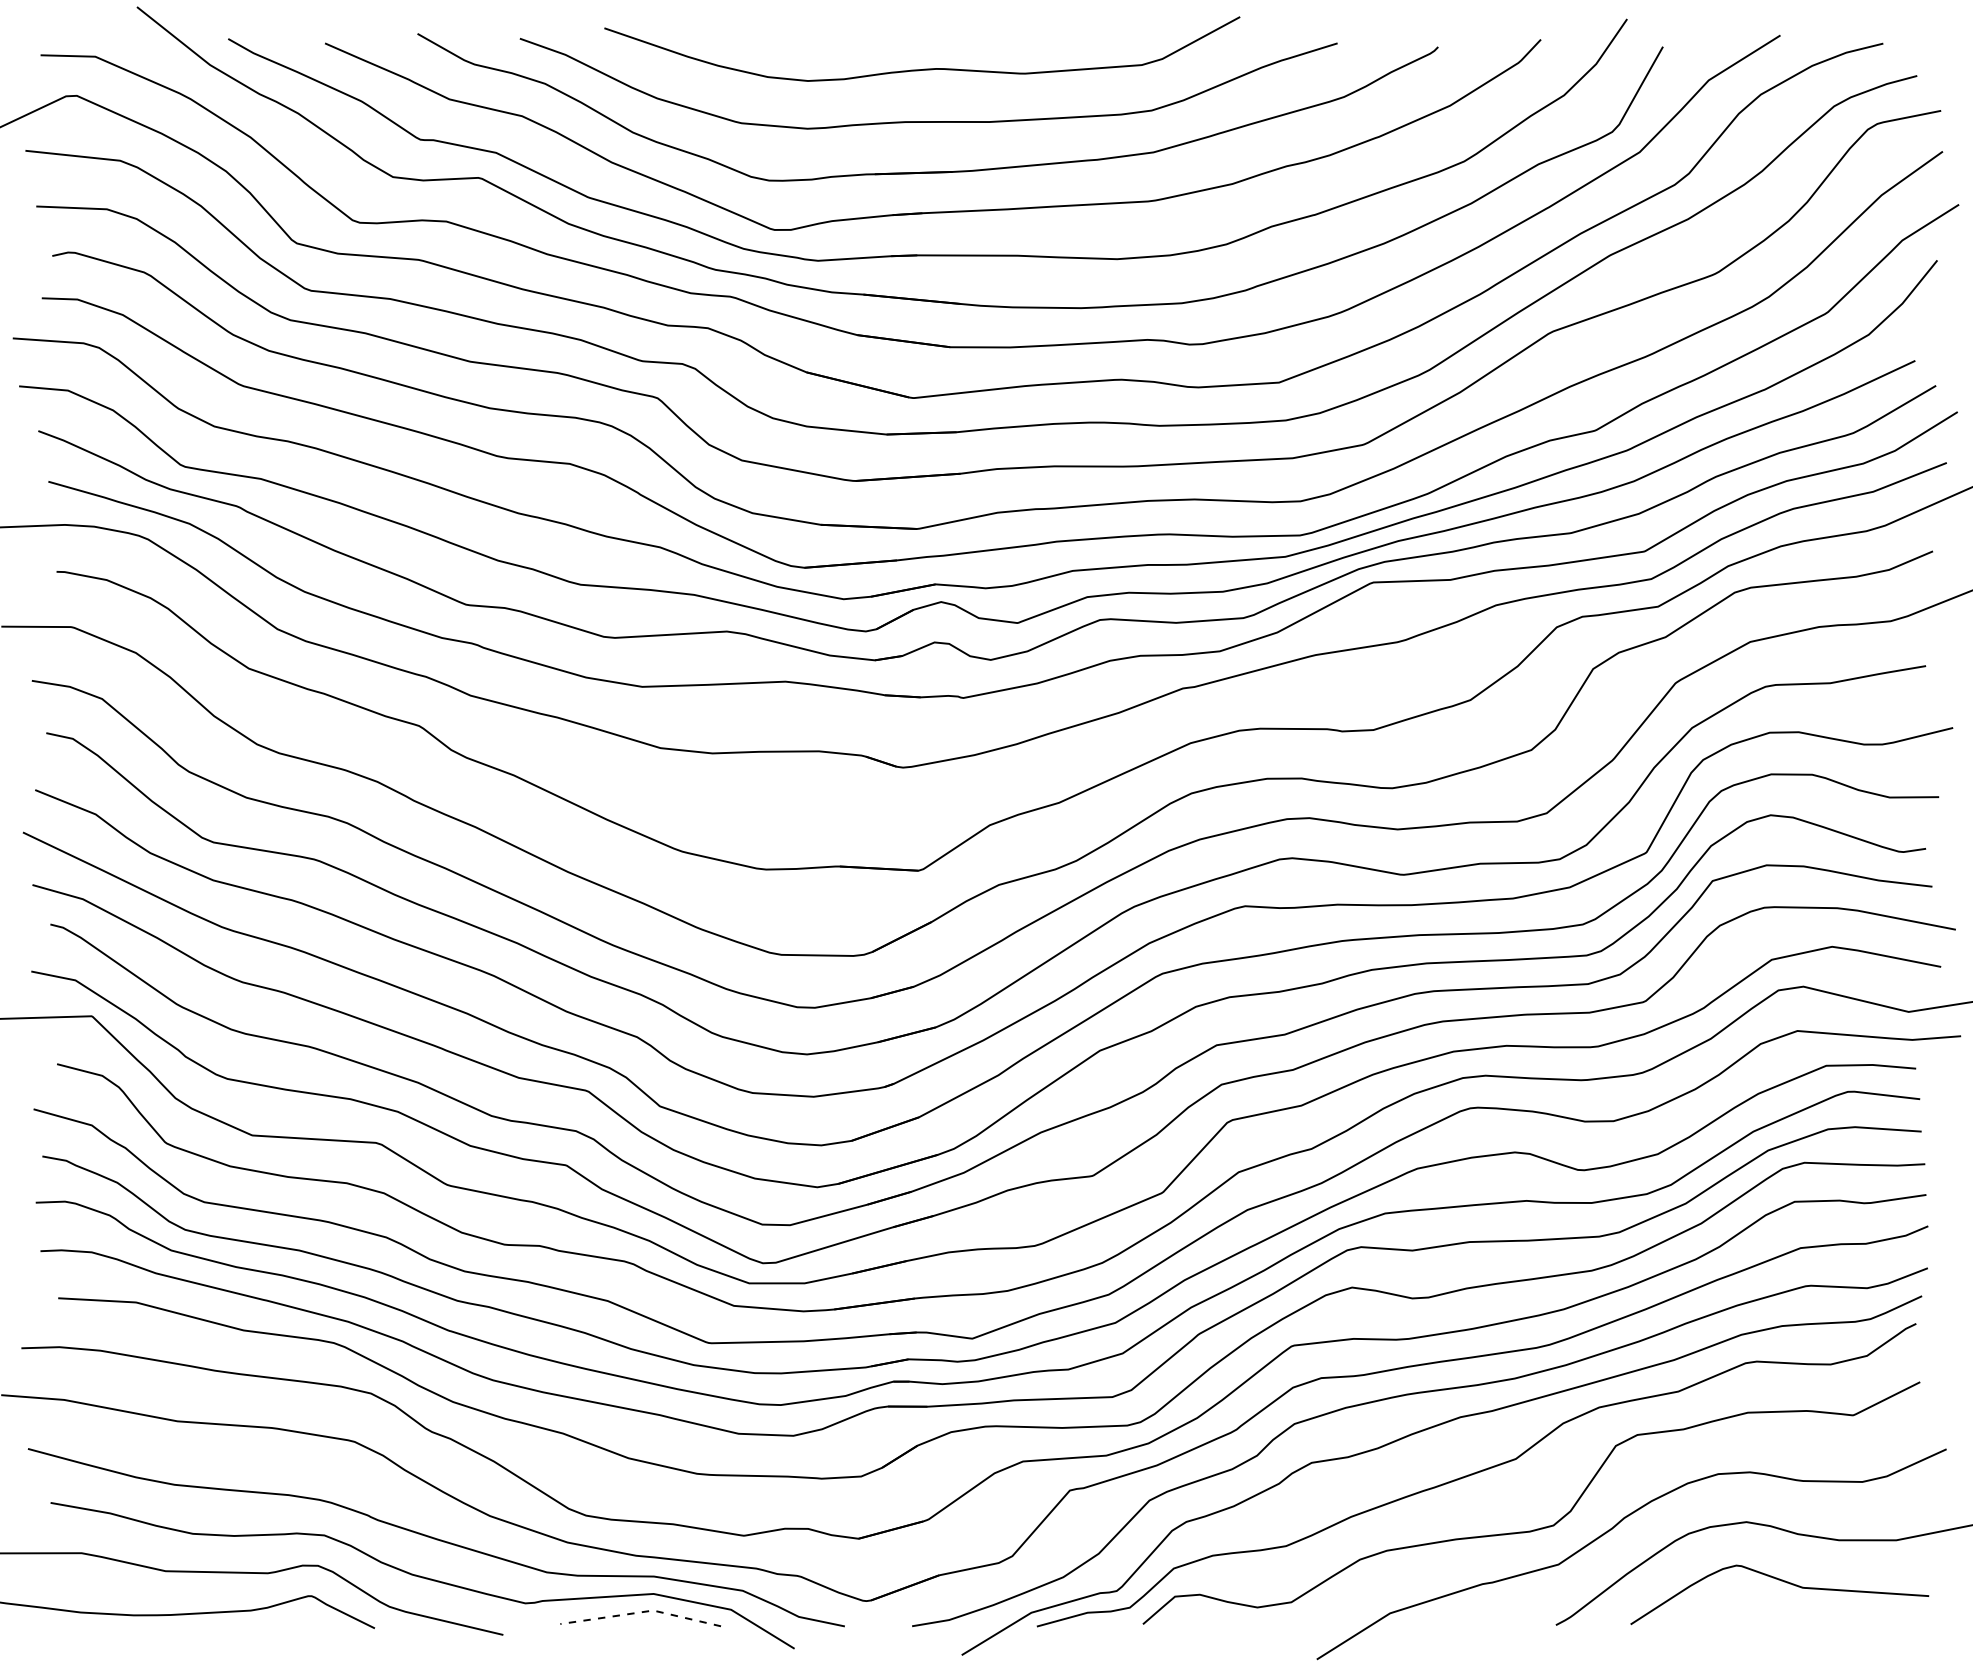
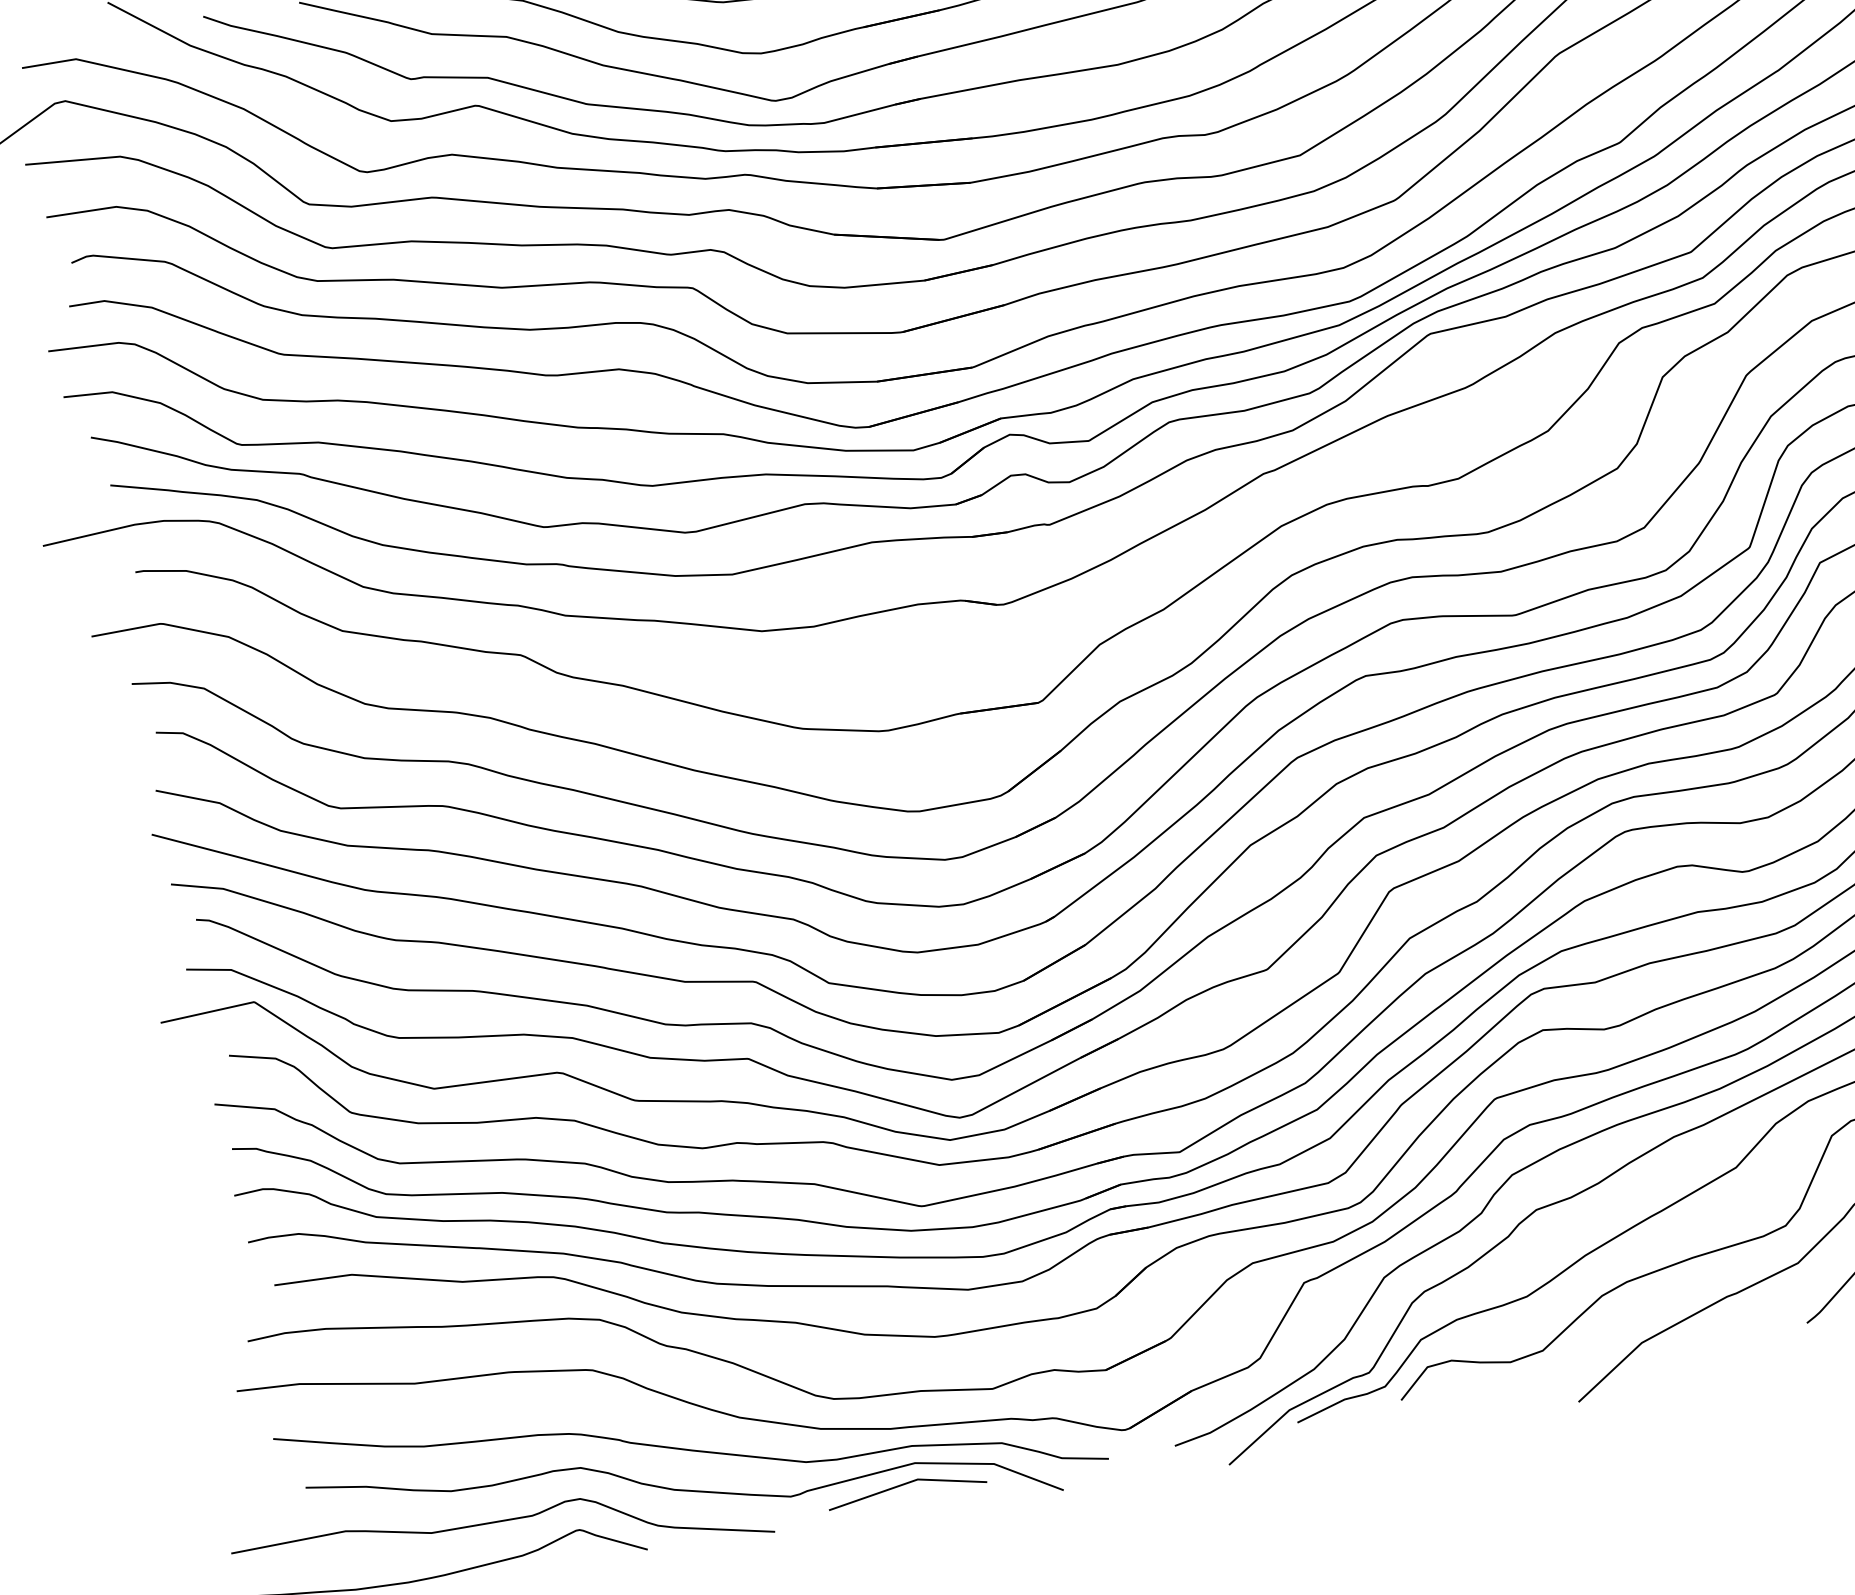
line: (641, 1612) -> (906, 1483), dashed -> solid

